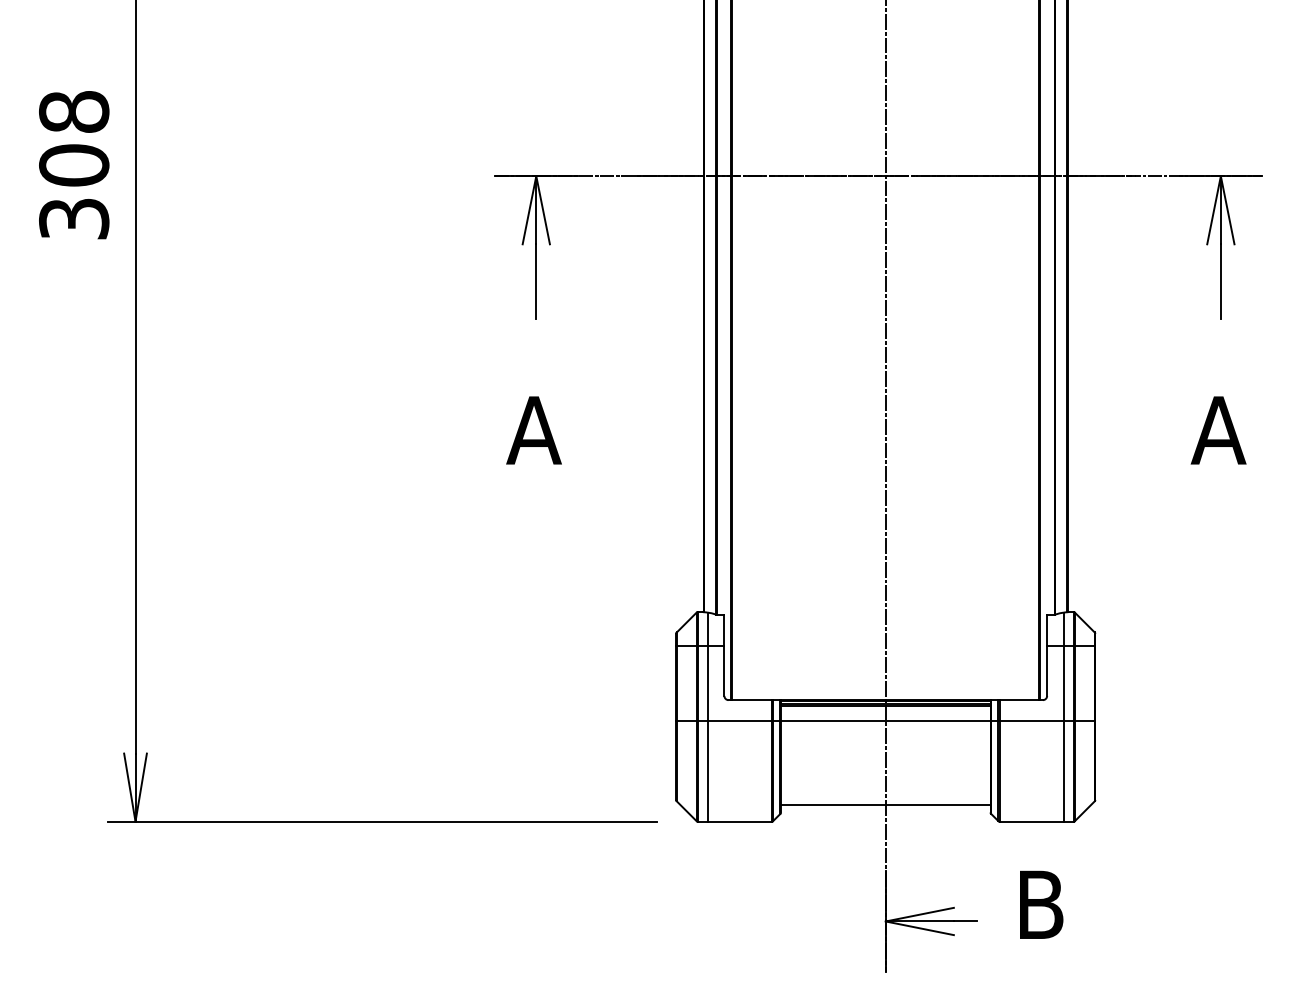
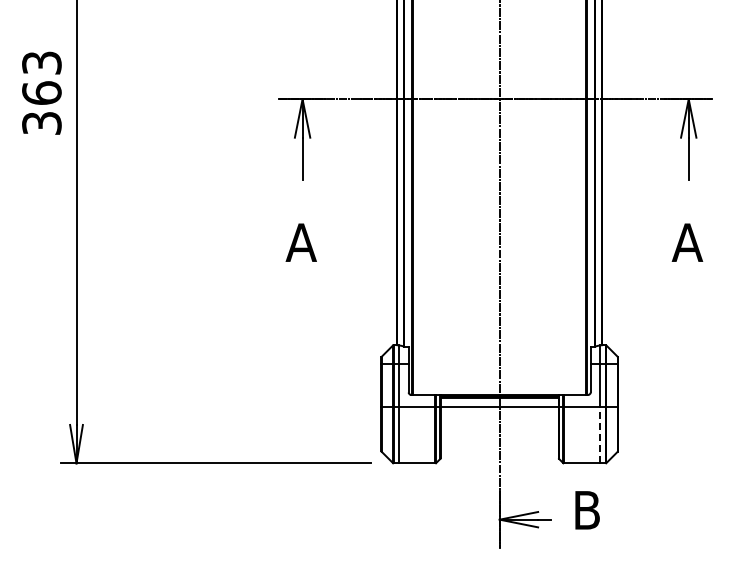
text: (73, 139) -> (41, 78), 308 -> 363
line: (1064, 770) -> (600, 434), solid -> dashed
line: (885, 804) -> (499, 453), removed

